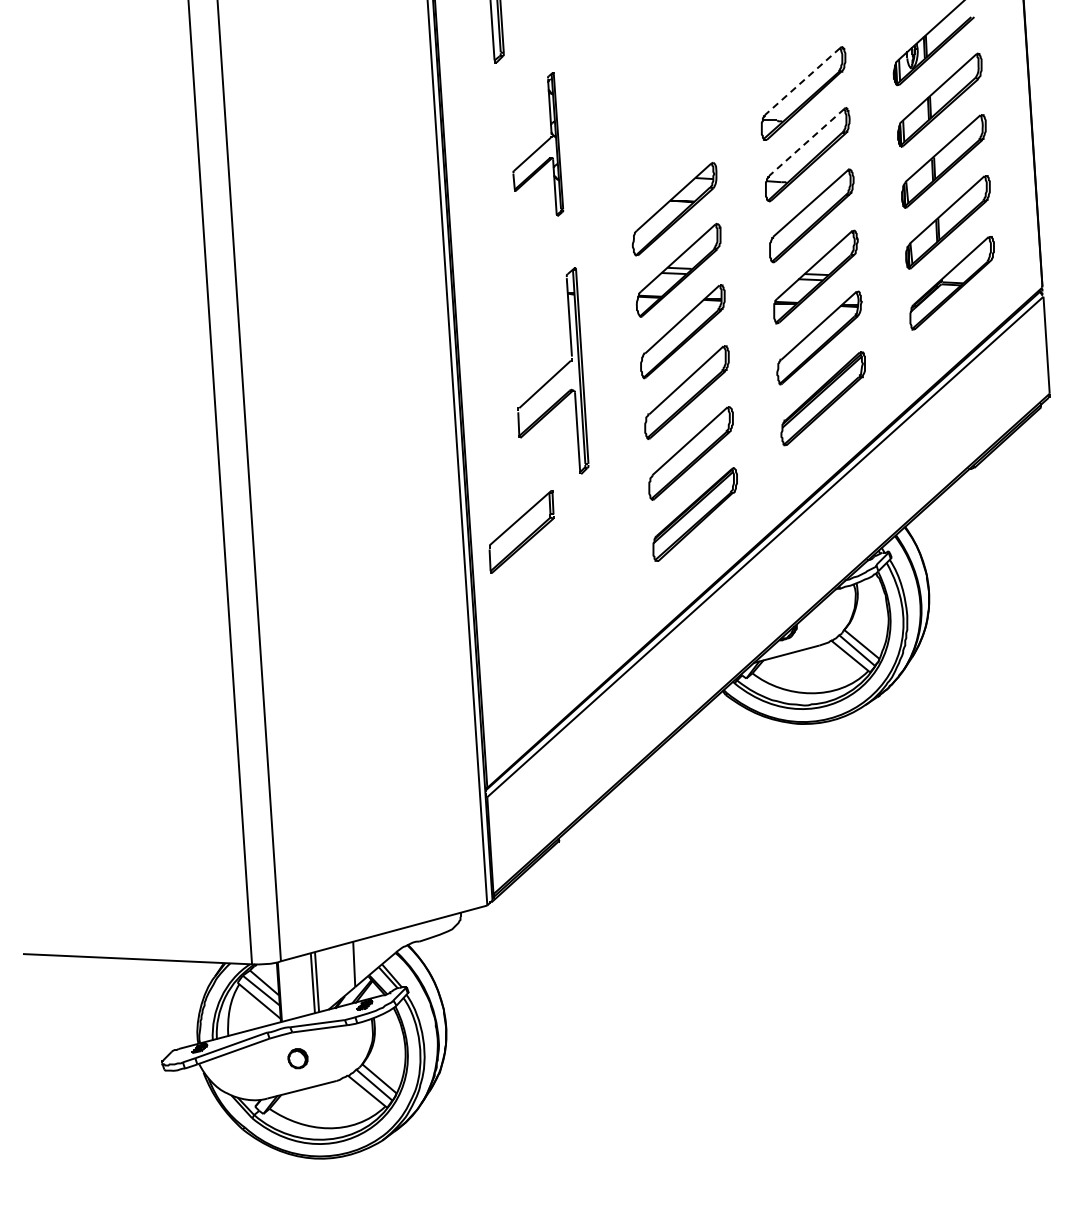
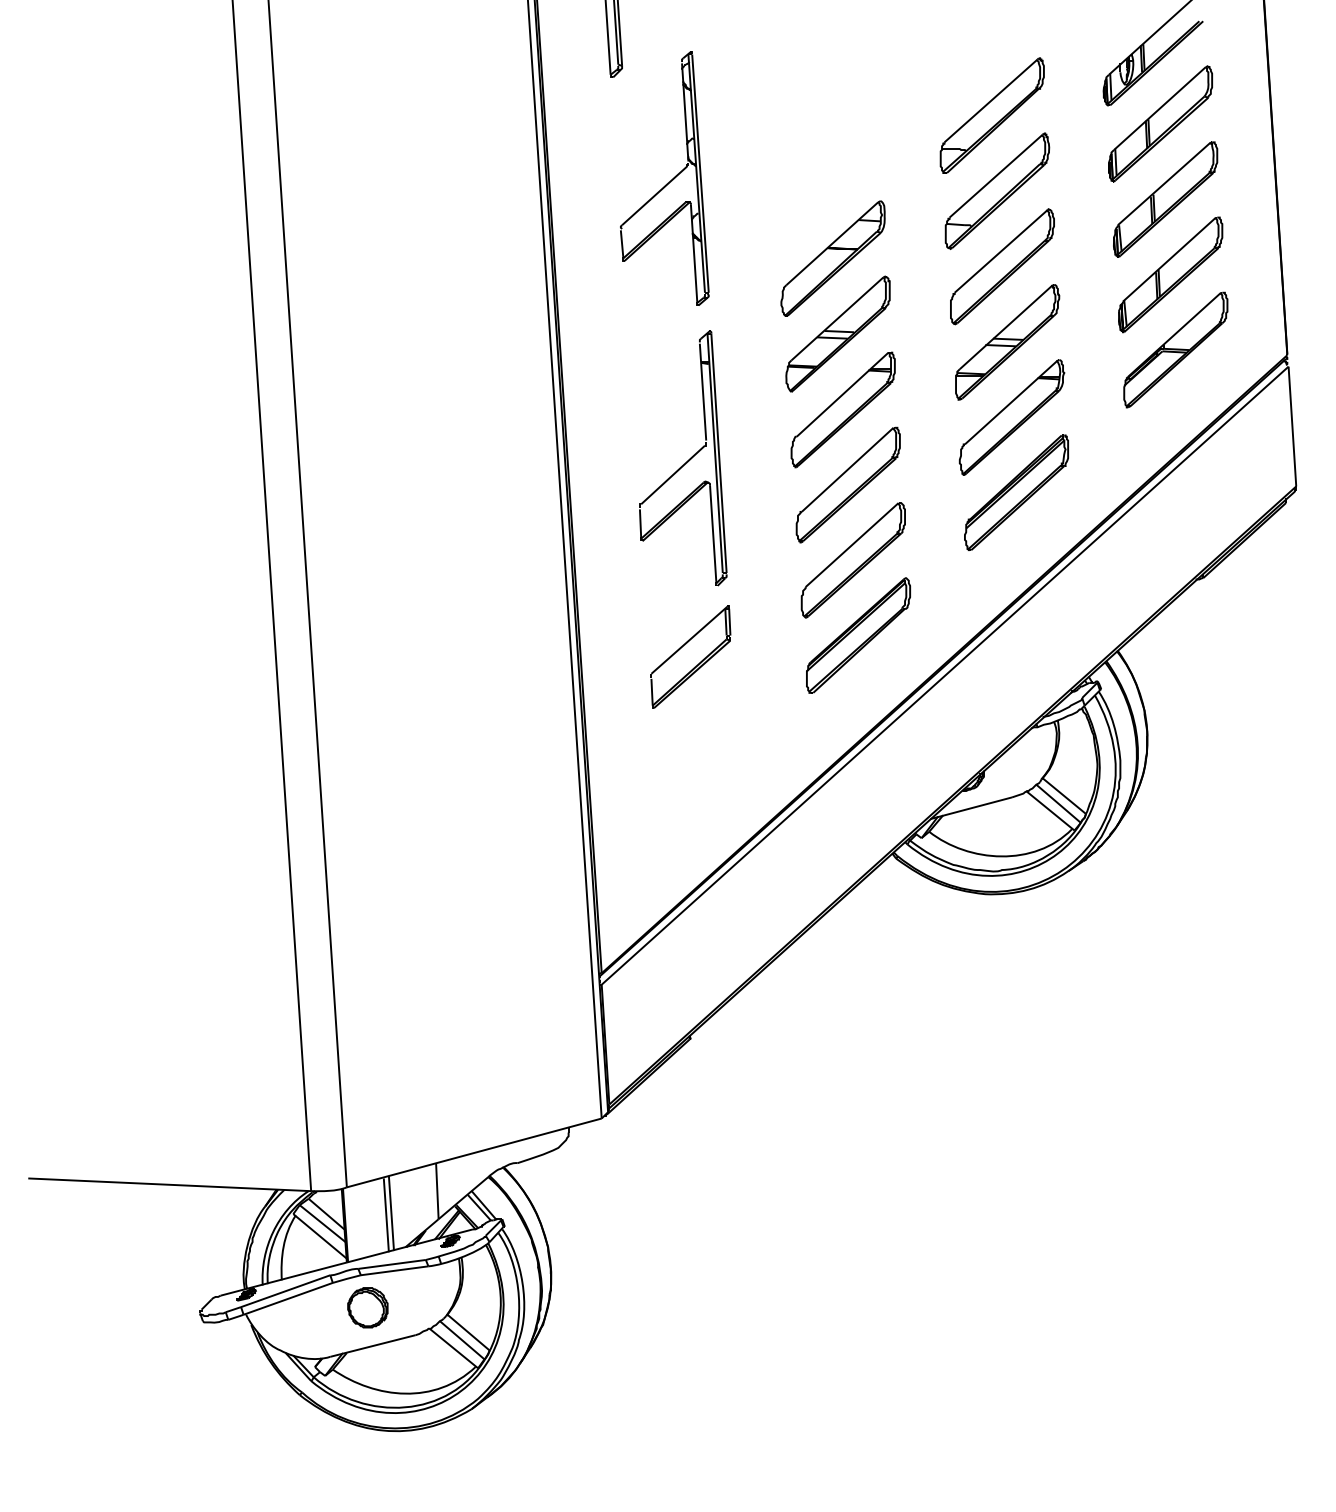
line: (802, 81) -> (990, 100), dashed -> solid
line: (806, 142) -> (995, 176), dashed -> solid
part: (537, 144) -> (663, 178), size x1.43
part: (521, 531) -> (690, 656), moved
part: (297, 1058) -> (367, 1307), size x1.67

